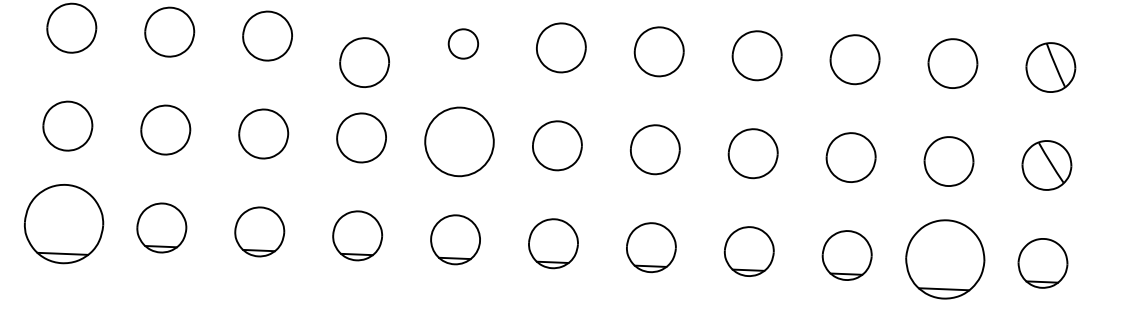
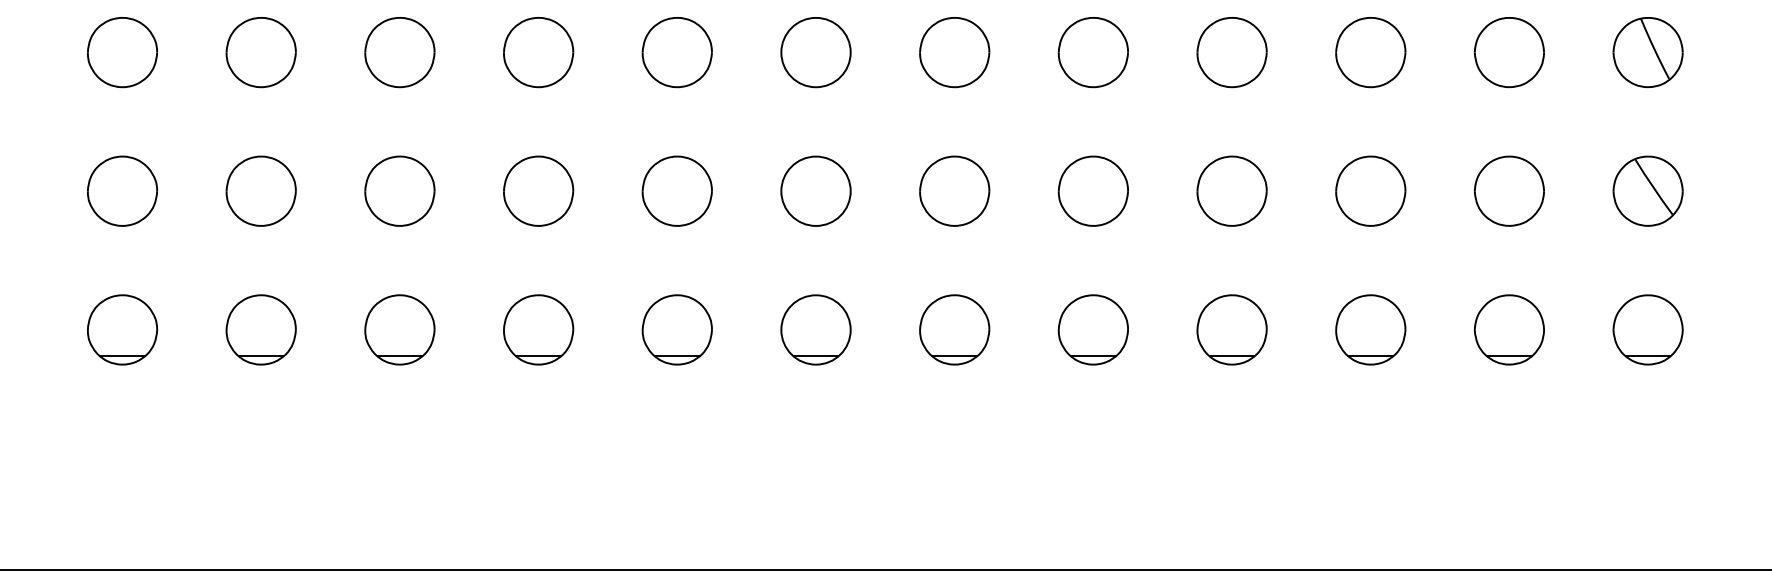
circle: (463, 43) -> (815, 52), size x1.67
part: (364, 62) -> (676, 52), moved
circle: (459, 141) -> (815, 190), size x0.71
part: (63, 223) -> (260, 329), size x0.62
part: (944, 259) -> (1508, 329), size x0.62

